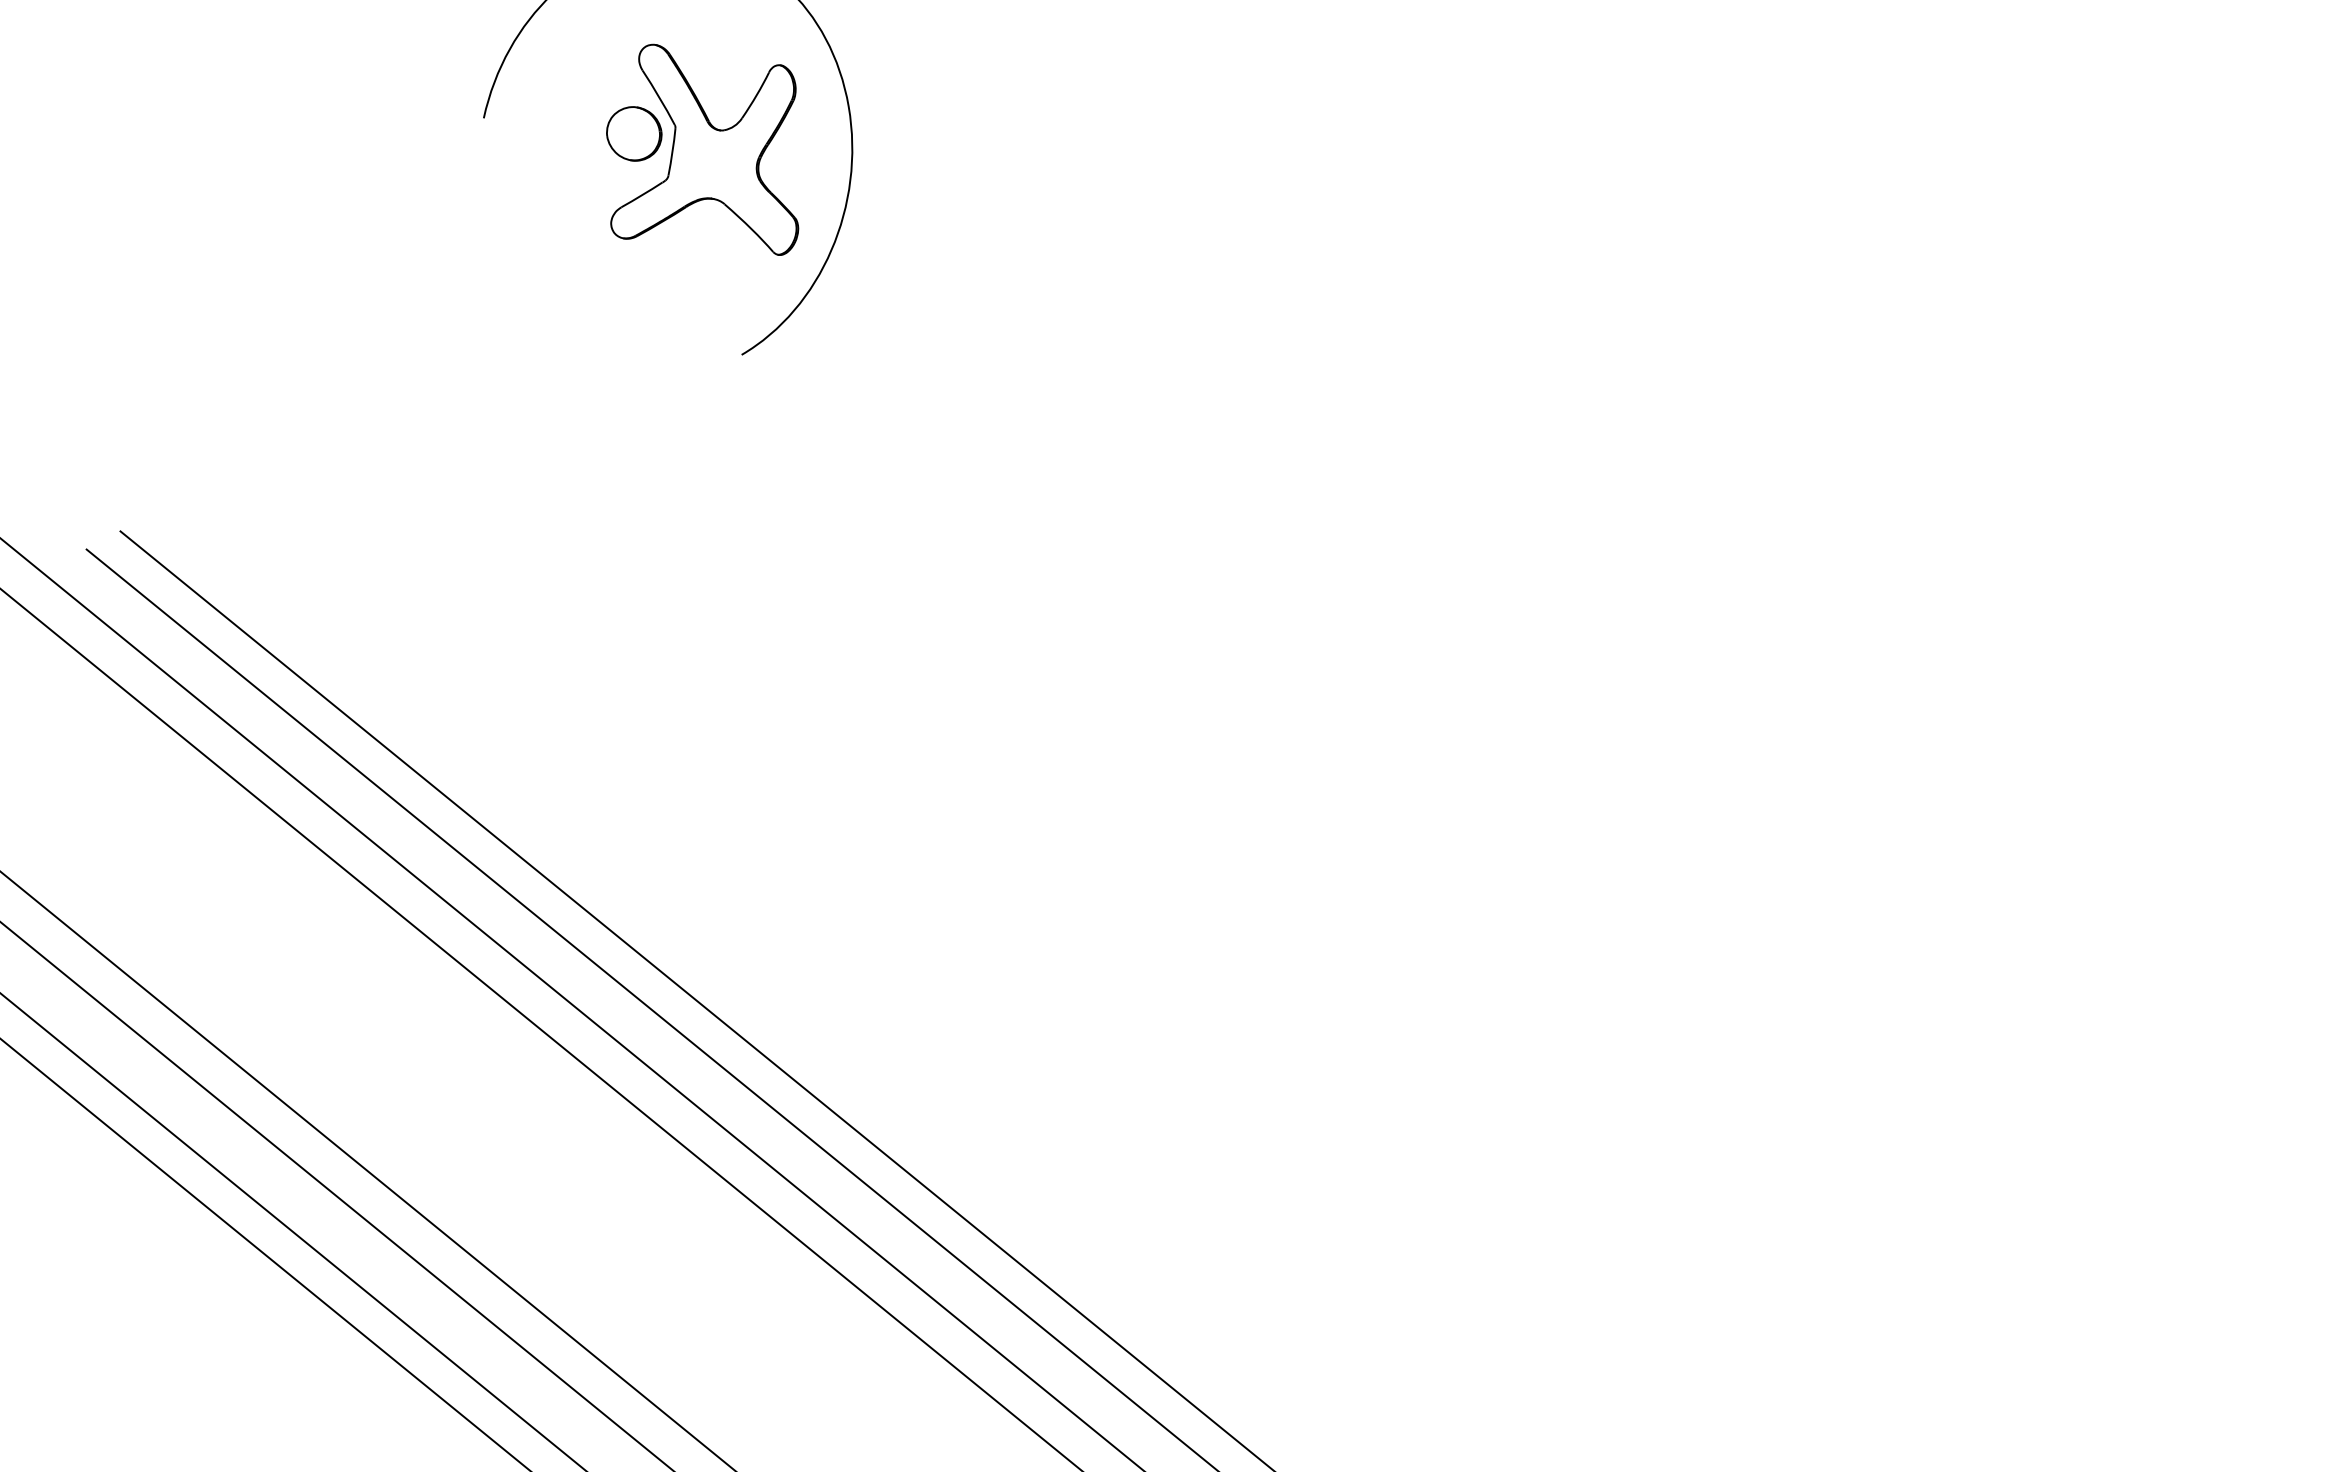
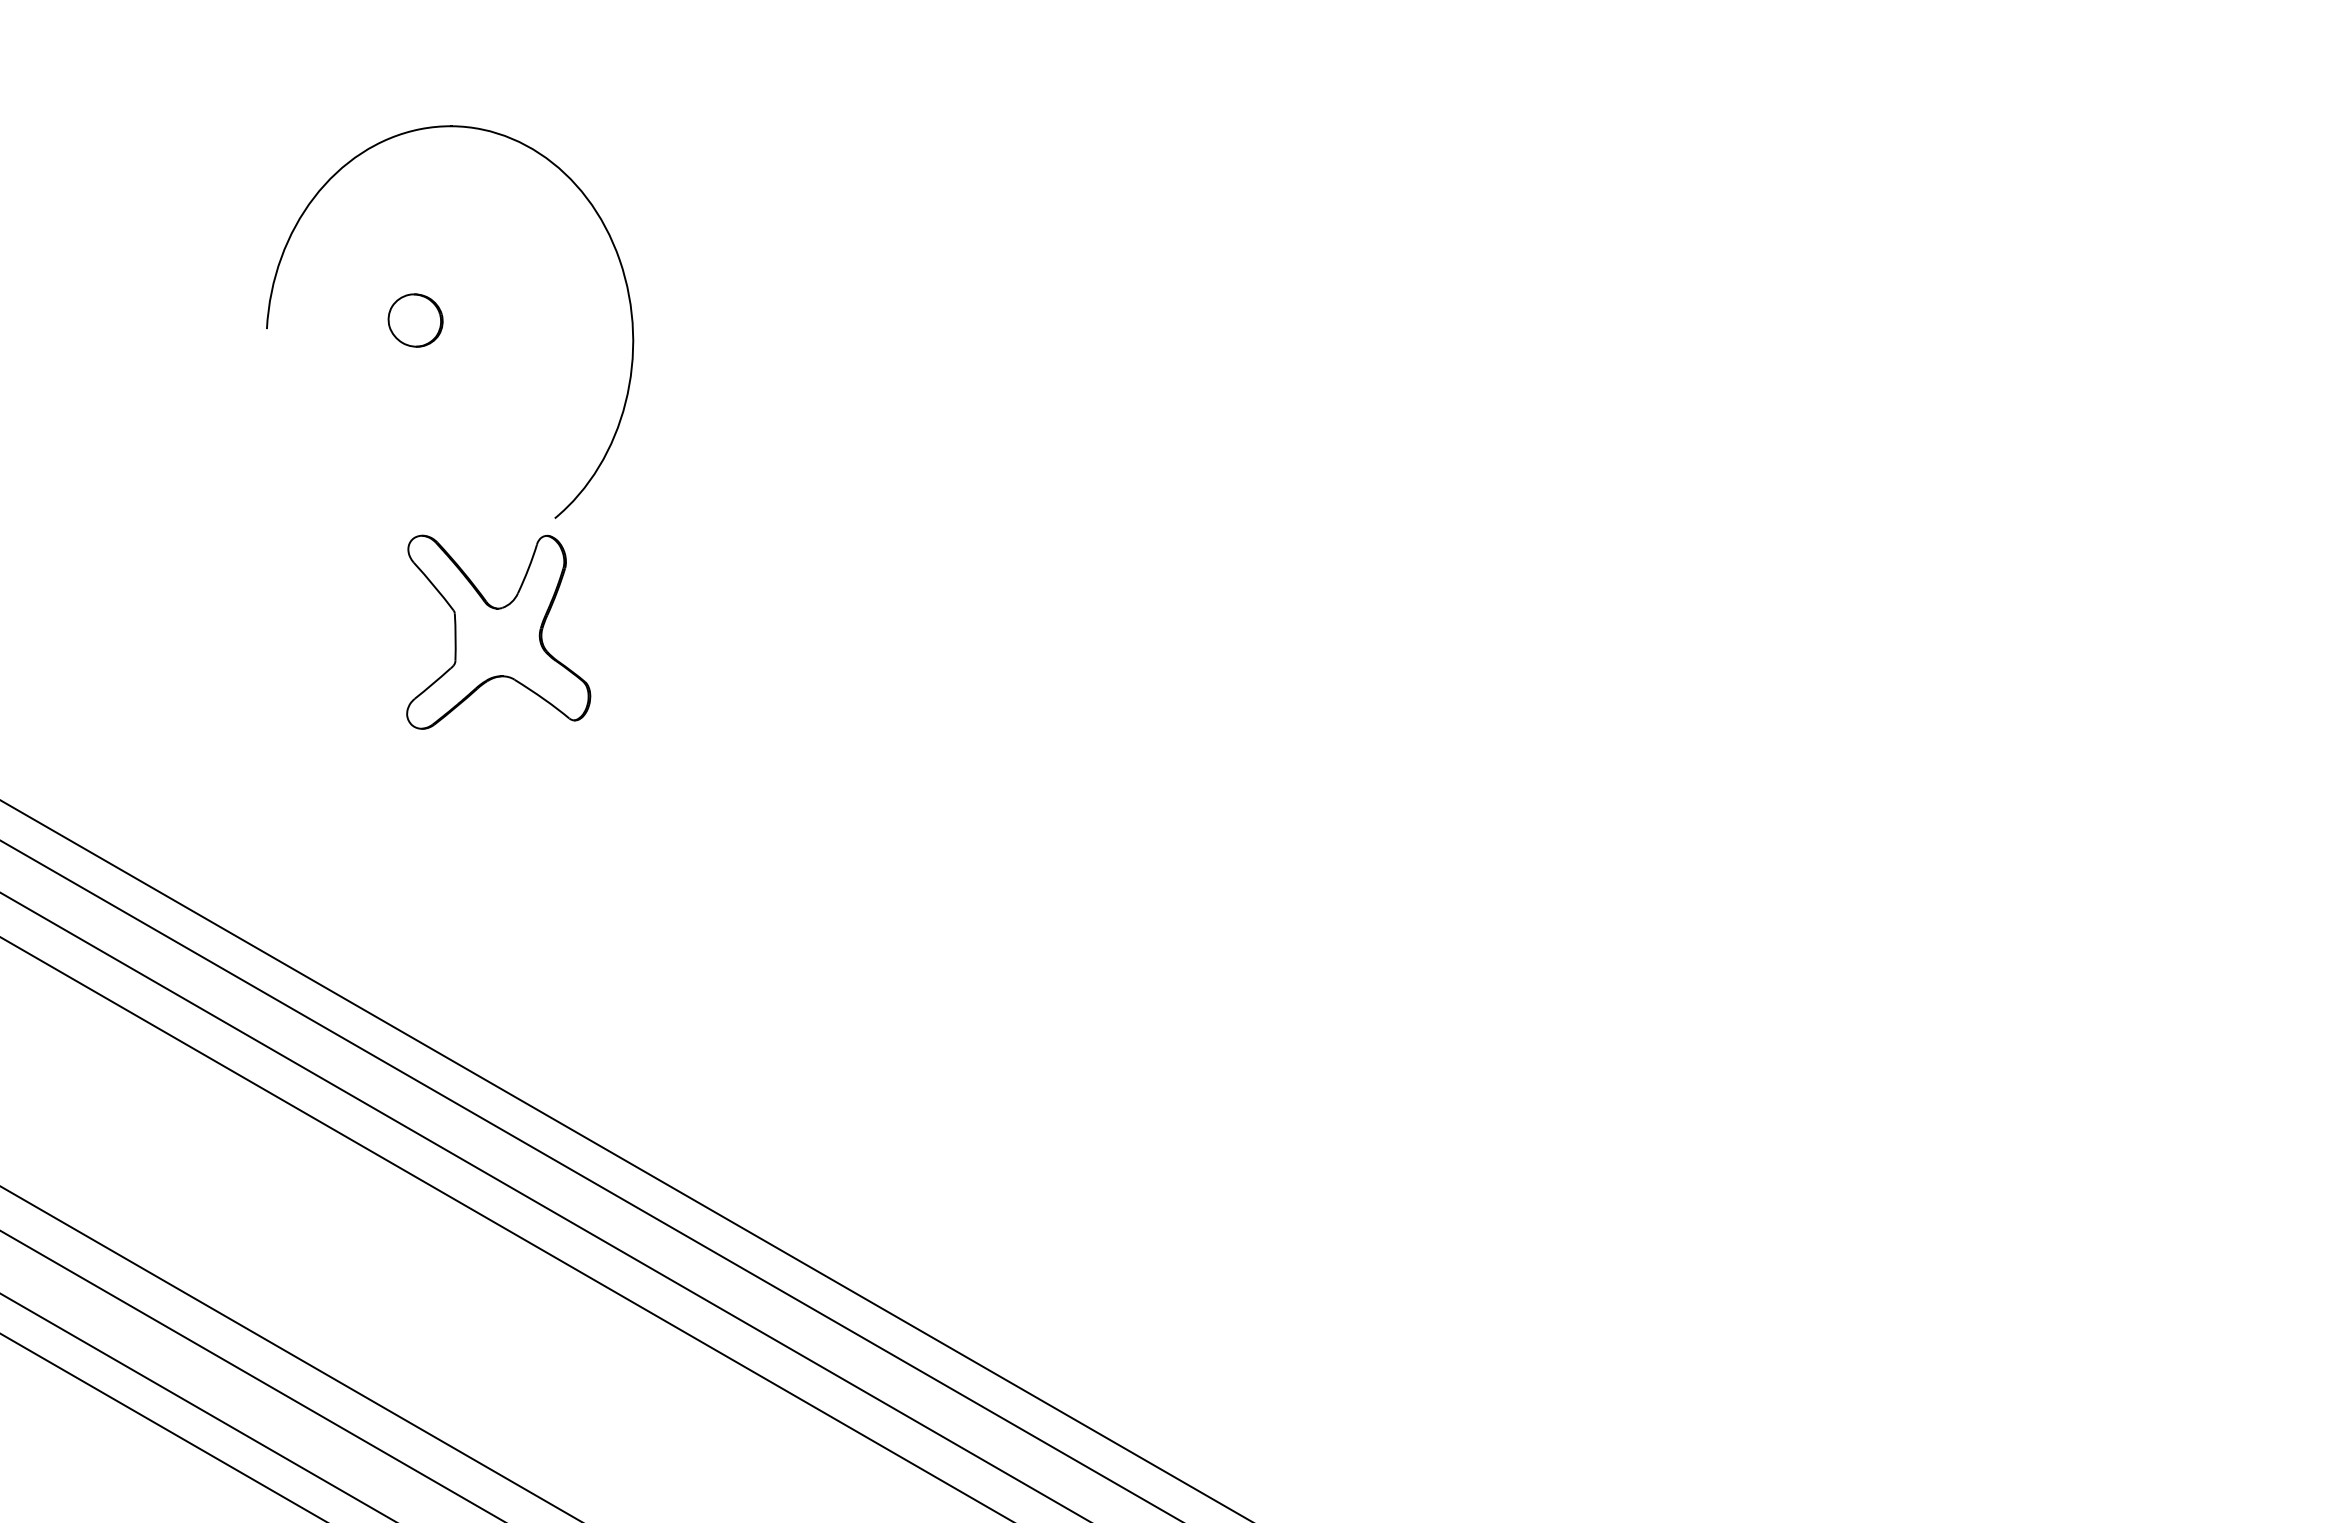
part: (716, 153) -> (498, 631), moved

